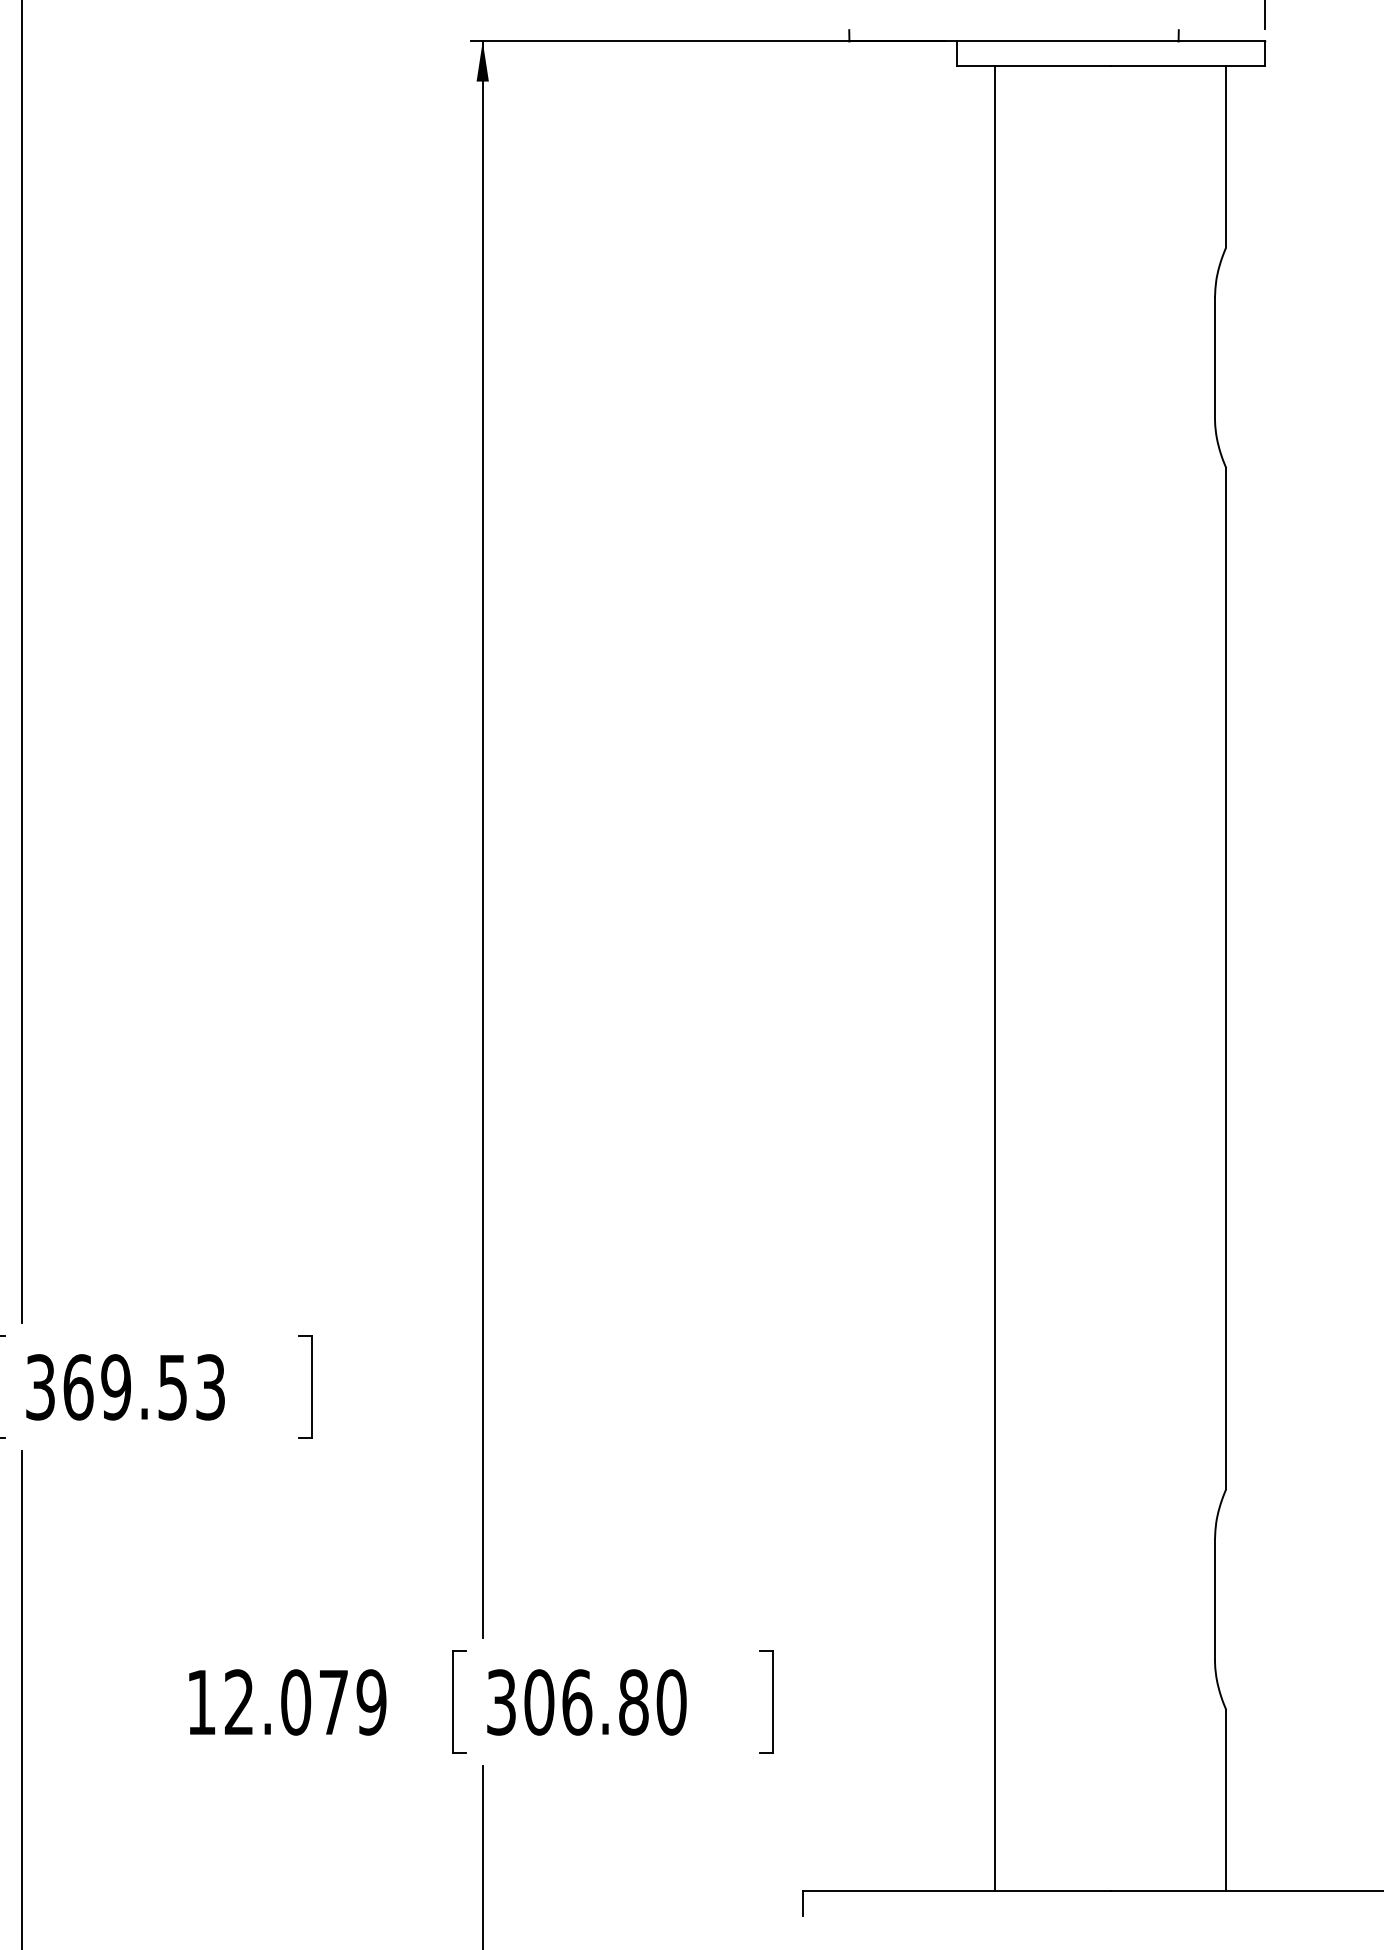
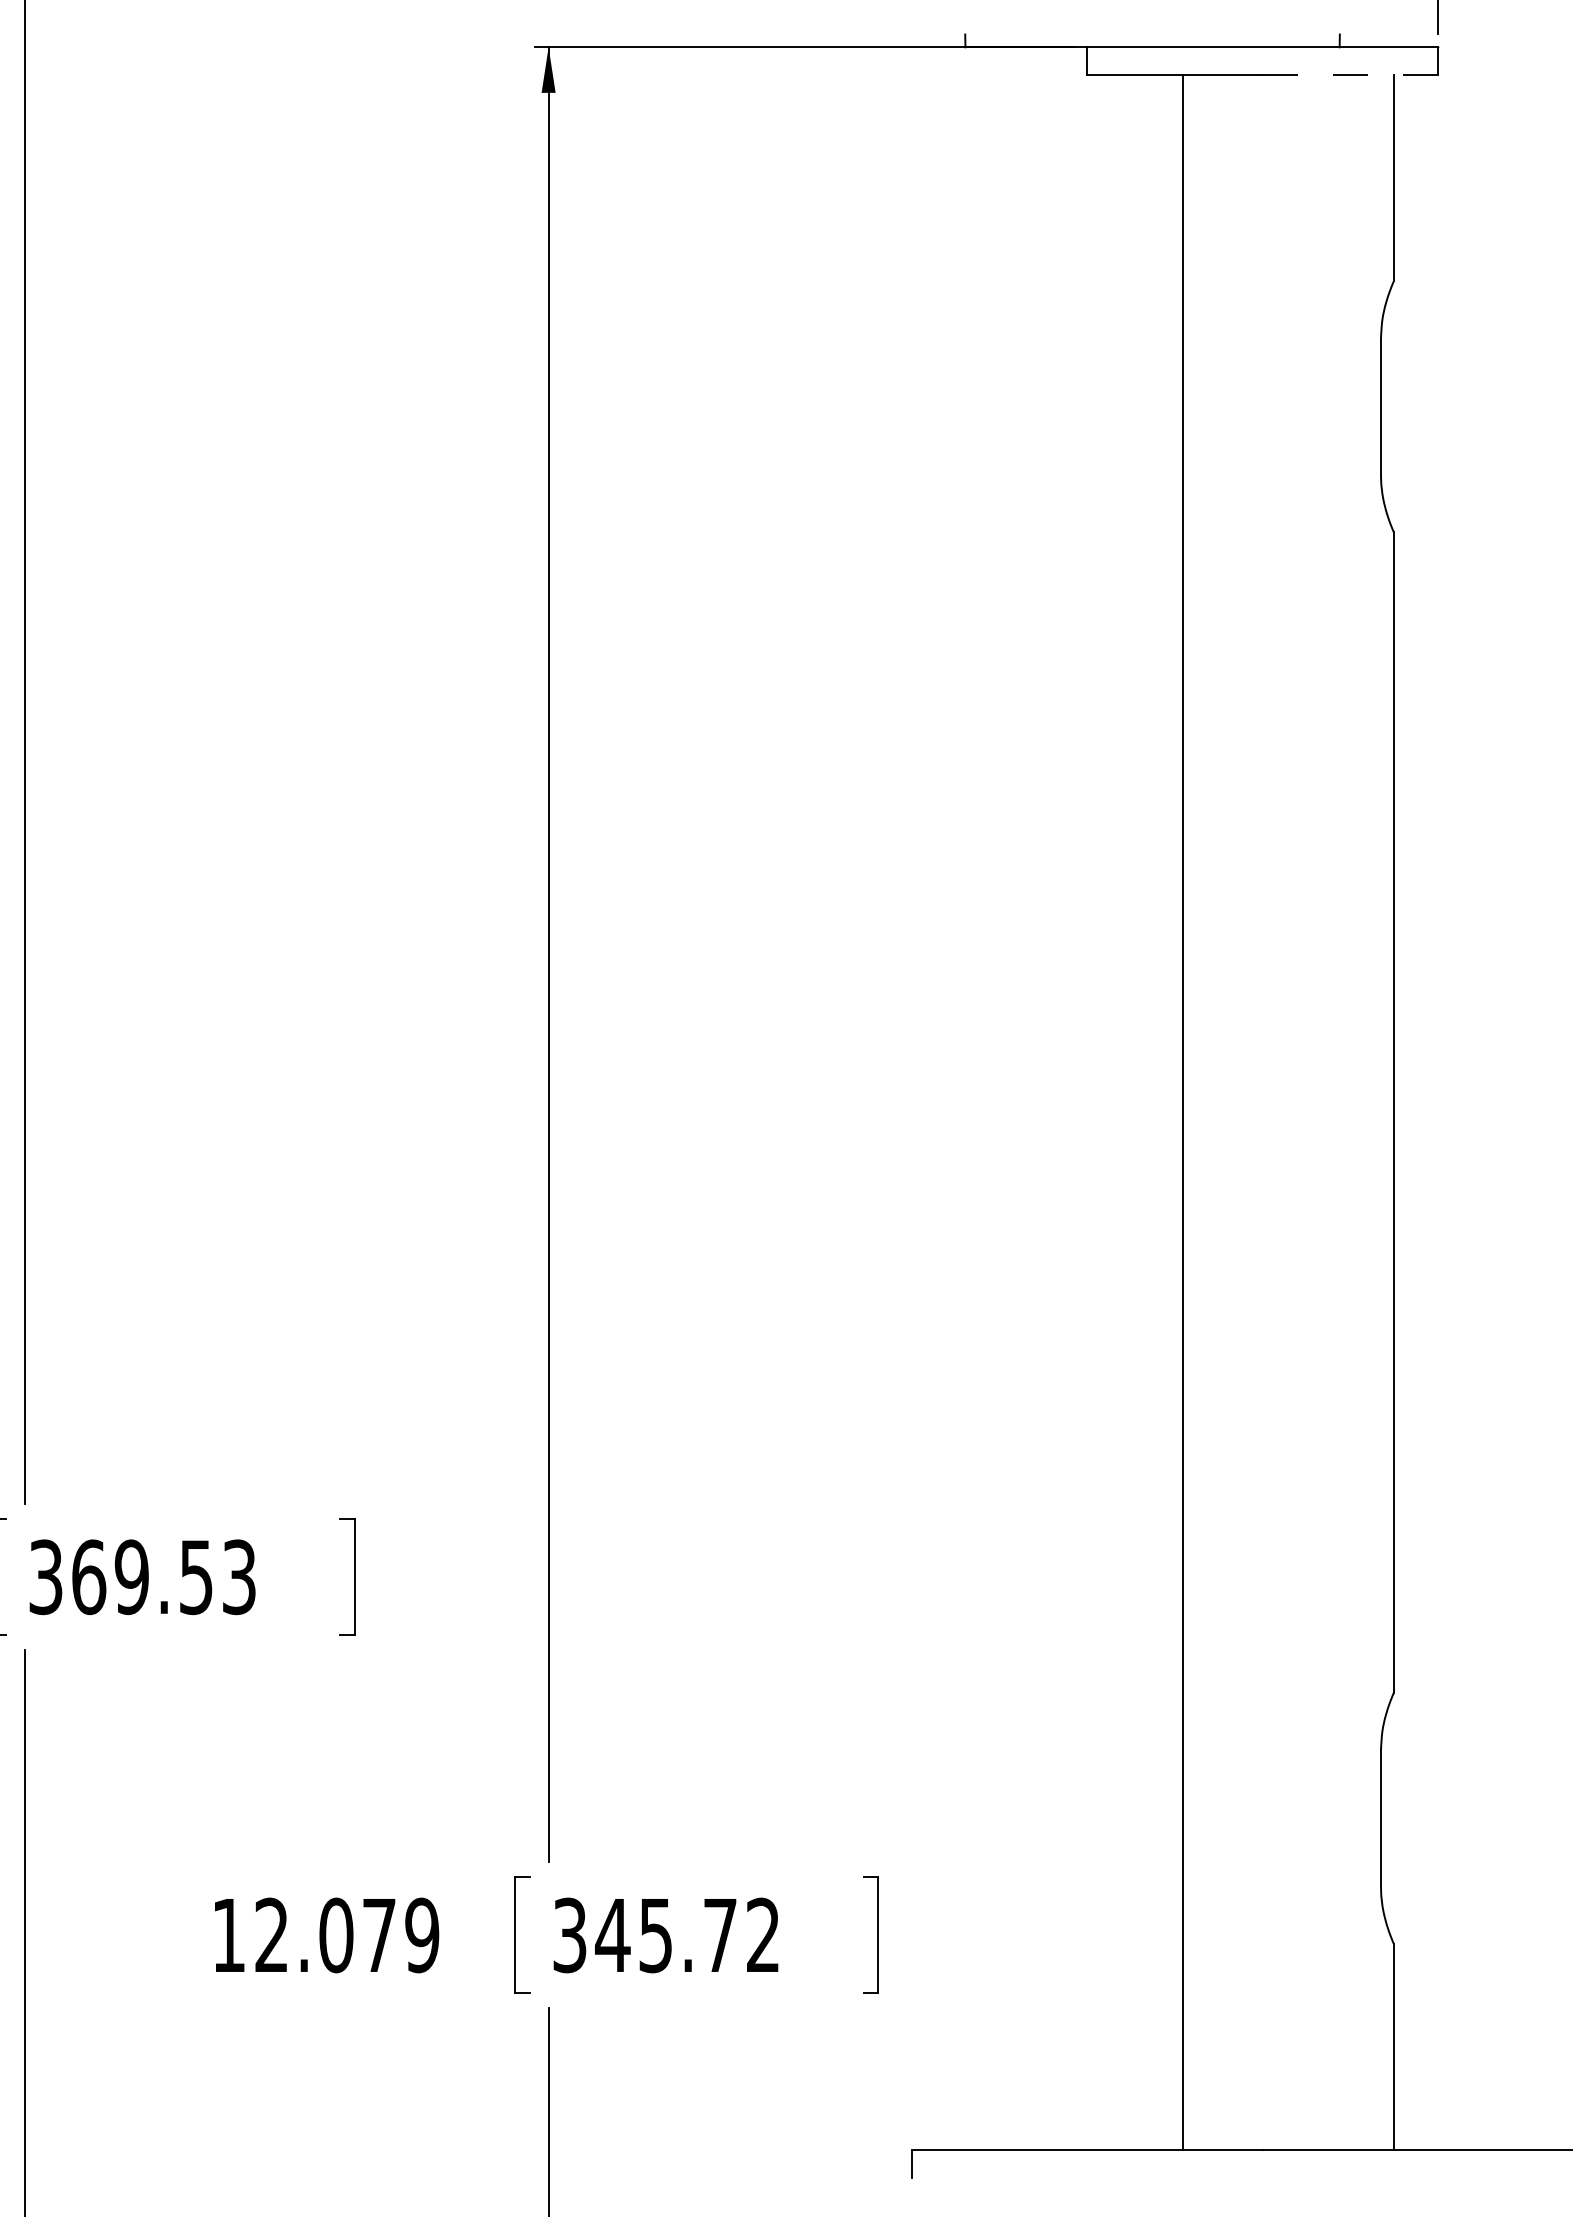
line: (1188, 65) -> (1350, 74), solid -> dashed
line: (995, 978) -> (1183, 1112), moved
text: (604, 1702) -> (687, 1935), 306.80 -> 345.72

